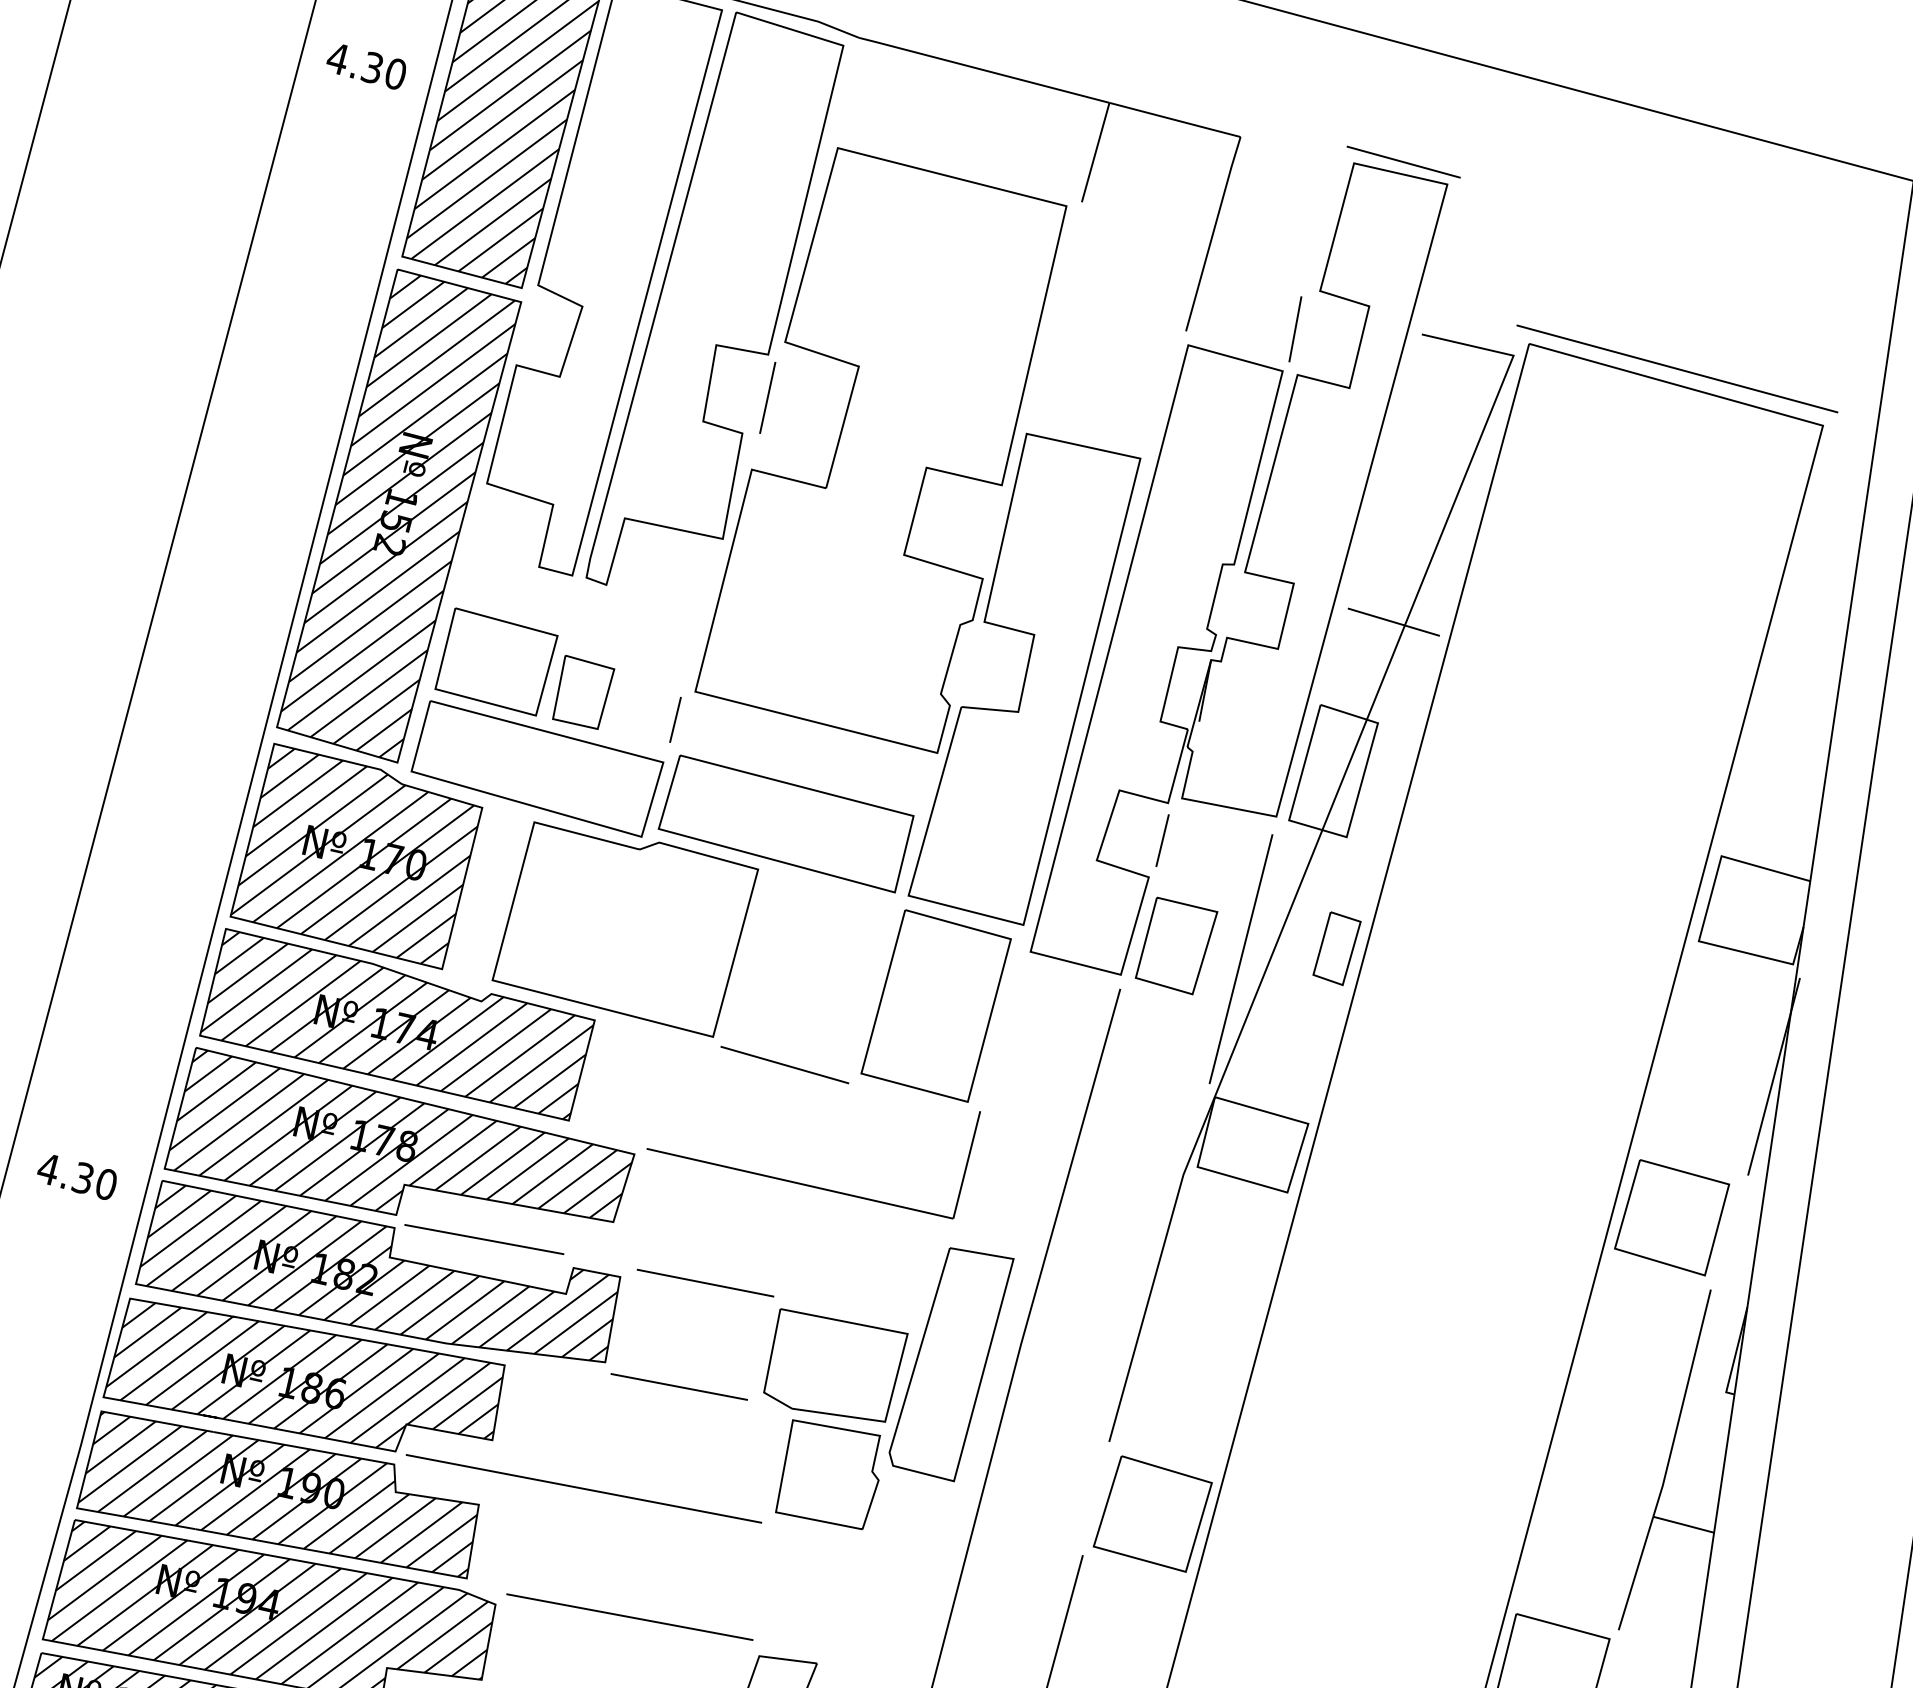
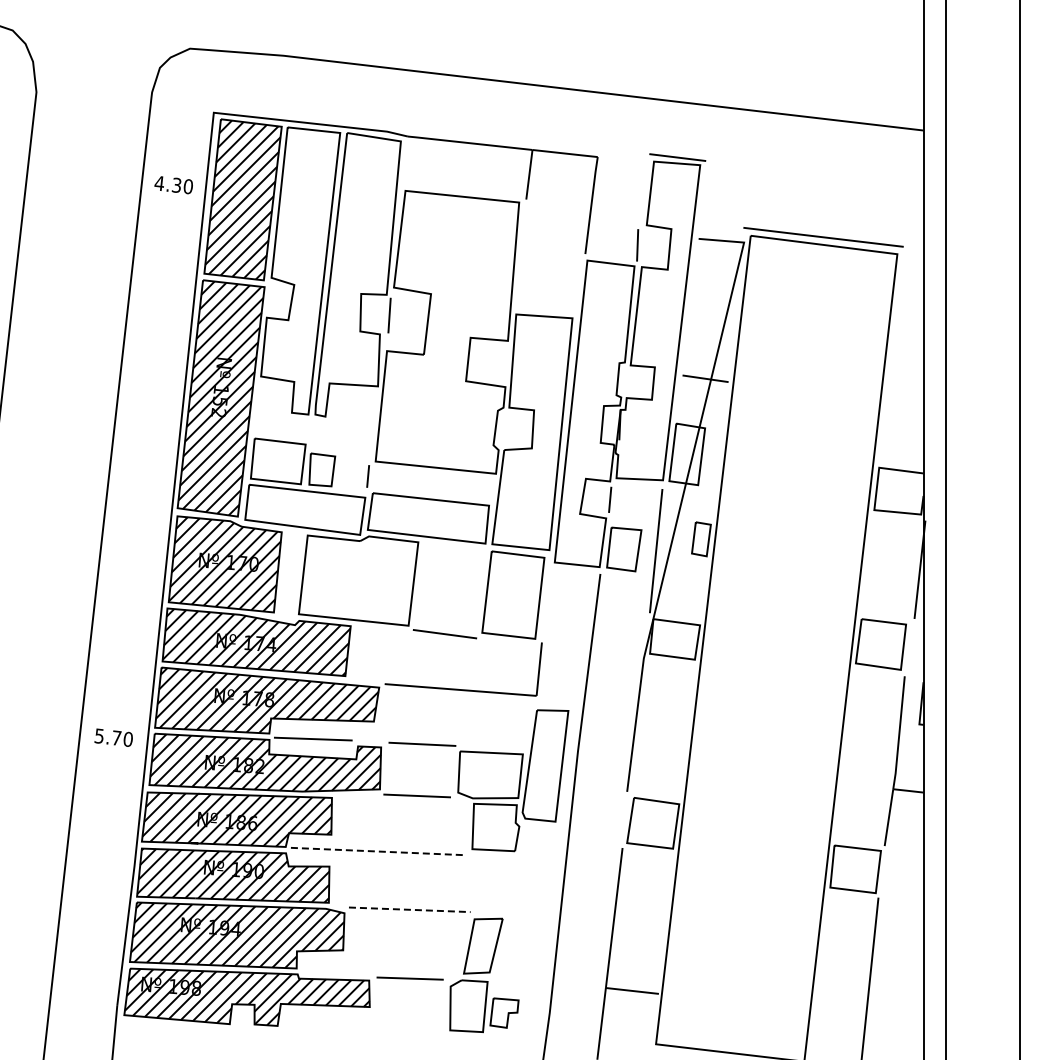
text: (64, 1172) -> (107, 736), 4.30 -> 5.70
line: (583, 1488) -> (378, 851), solid -> dashed
line: (629, 1616) -> (409, 909), solid -> dashed

